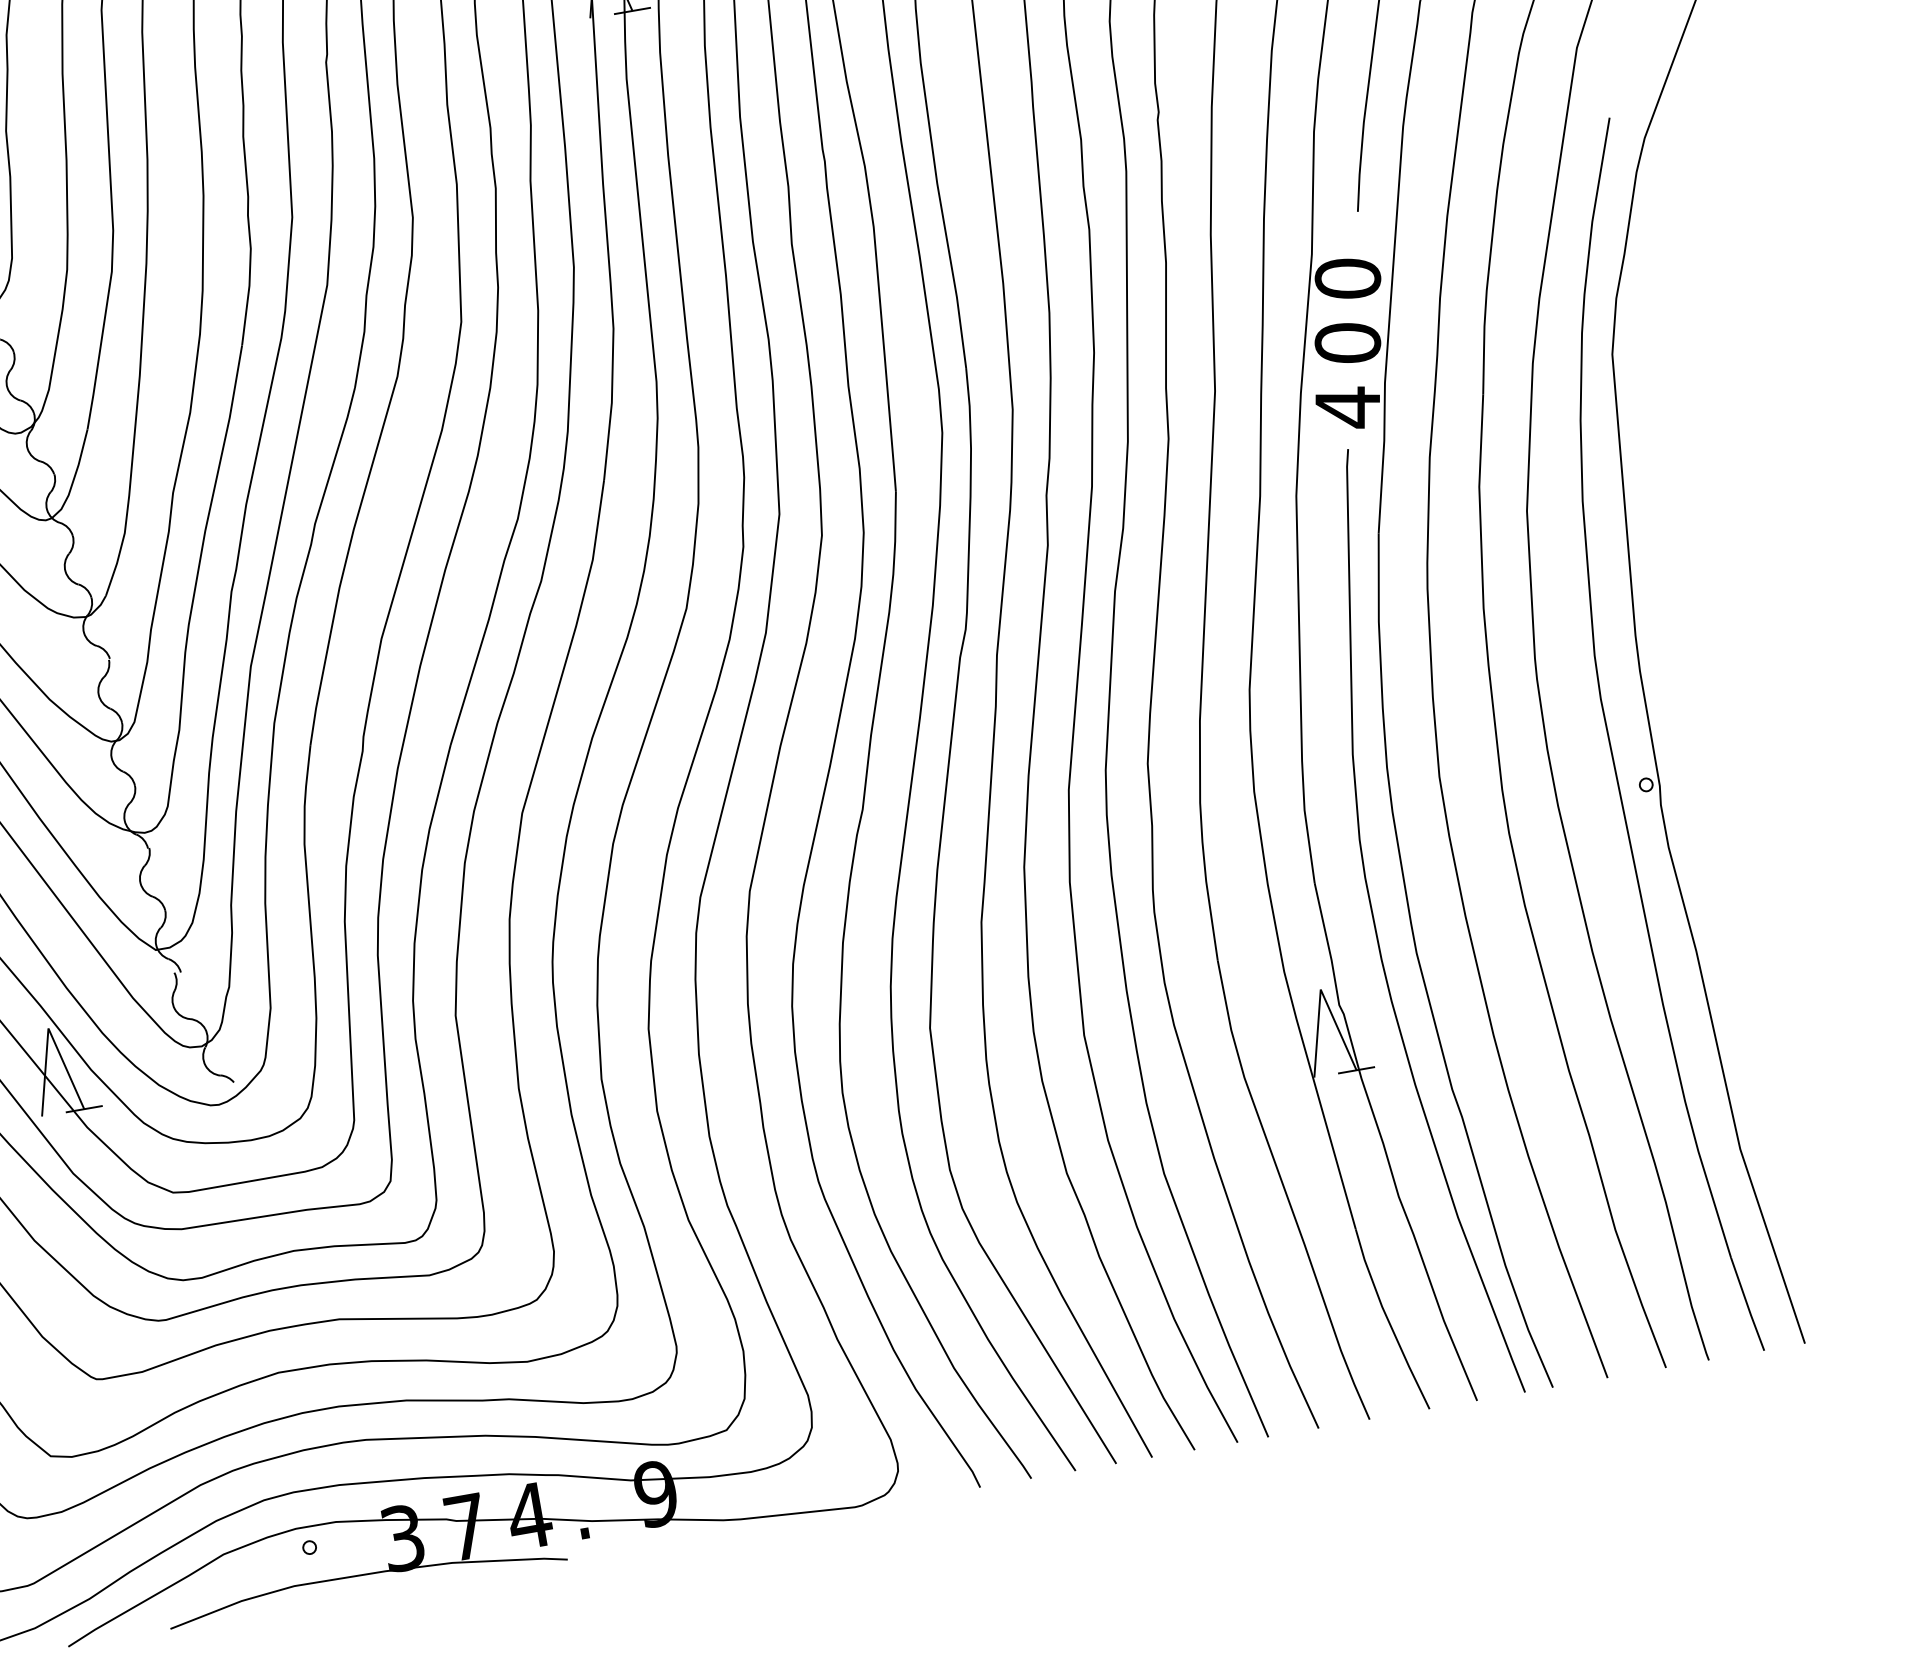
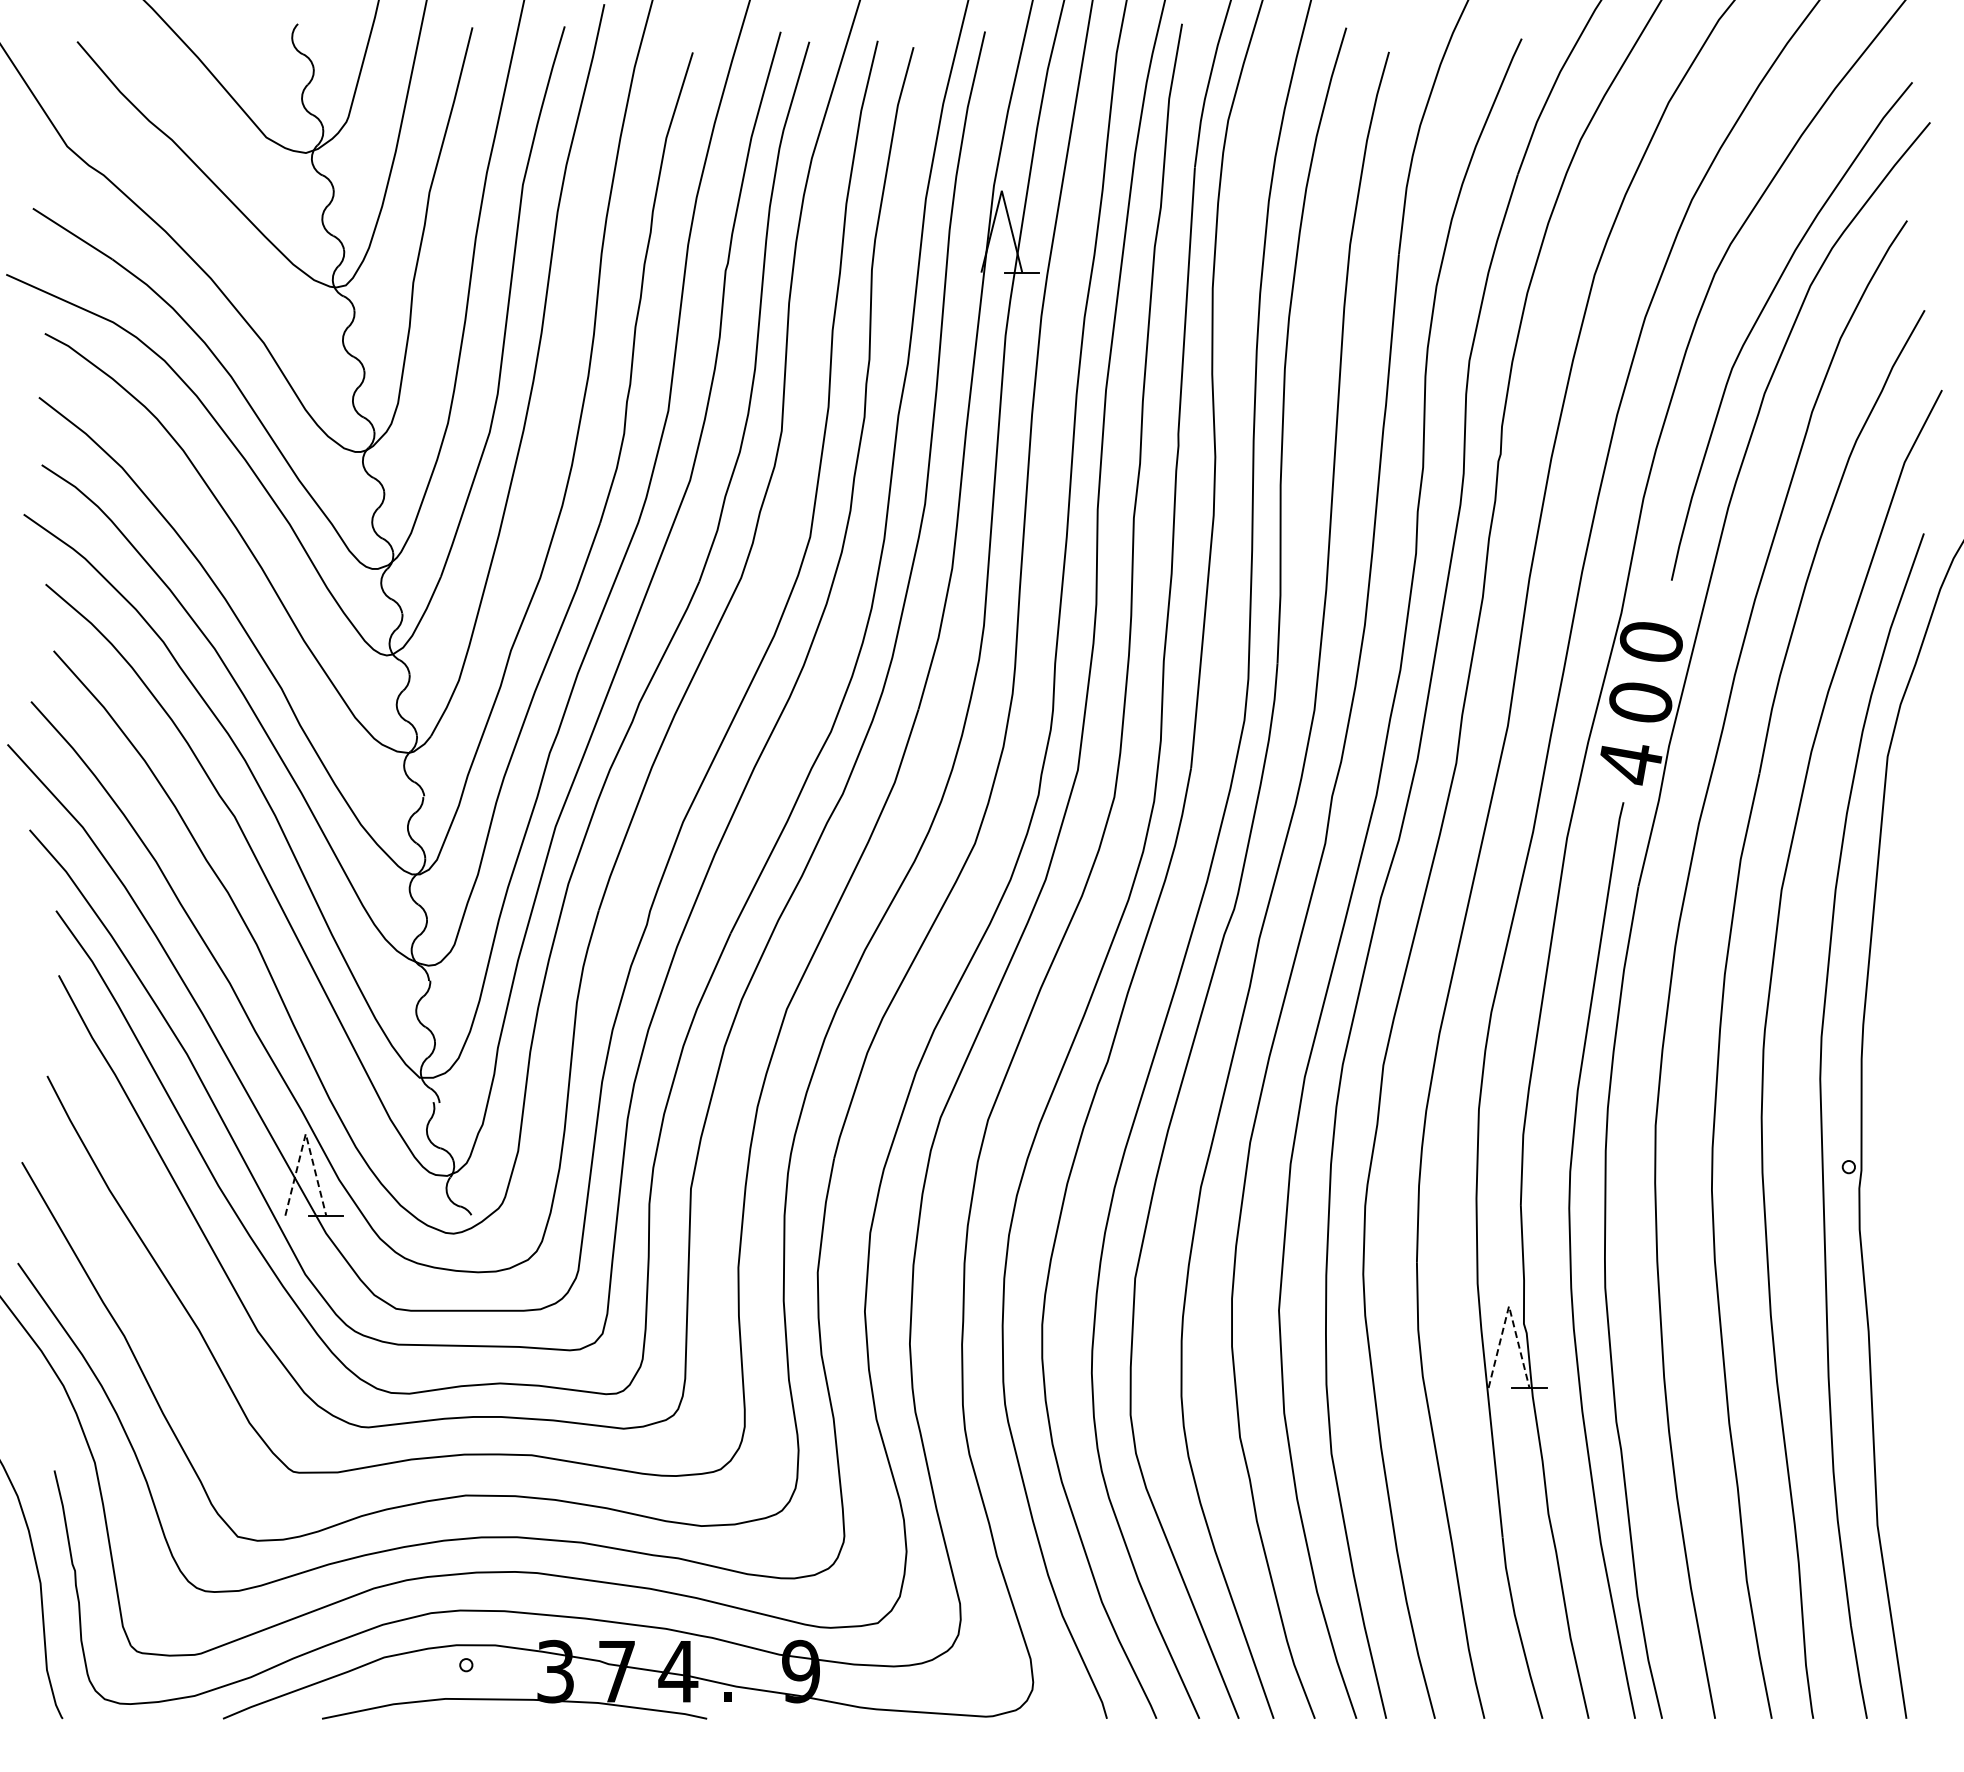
line: (1321, 989) -> (1509, 1306), solid -> dashed
line: (48, 1028) -> (305, 1133), solid -> dashed

